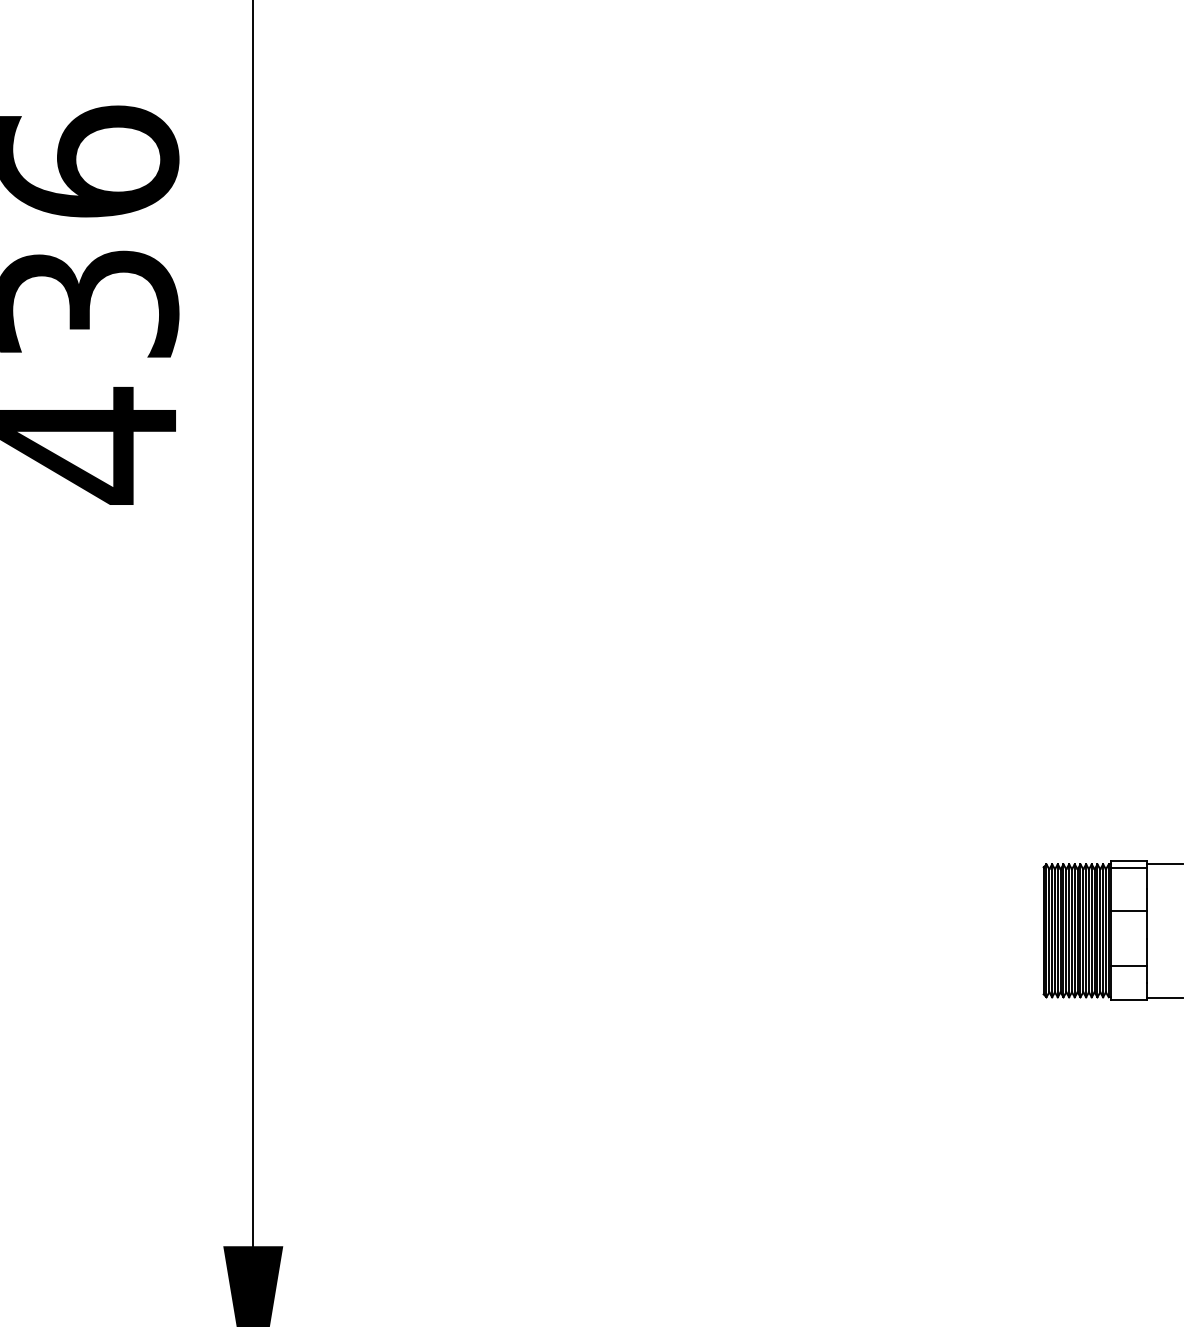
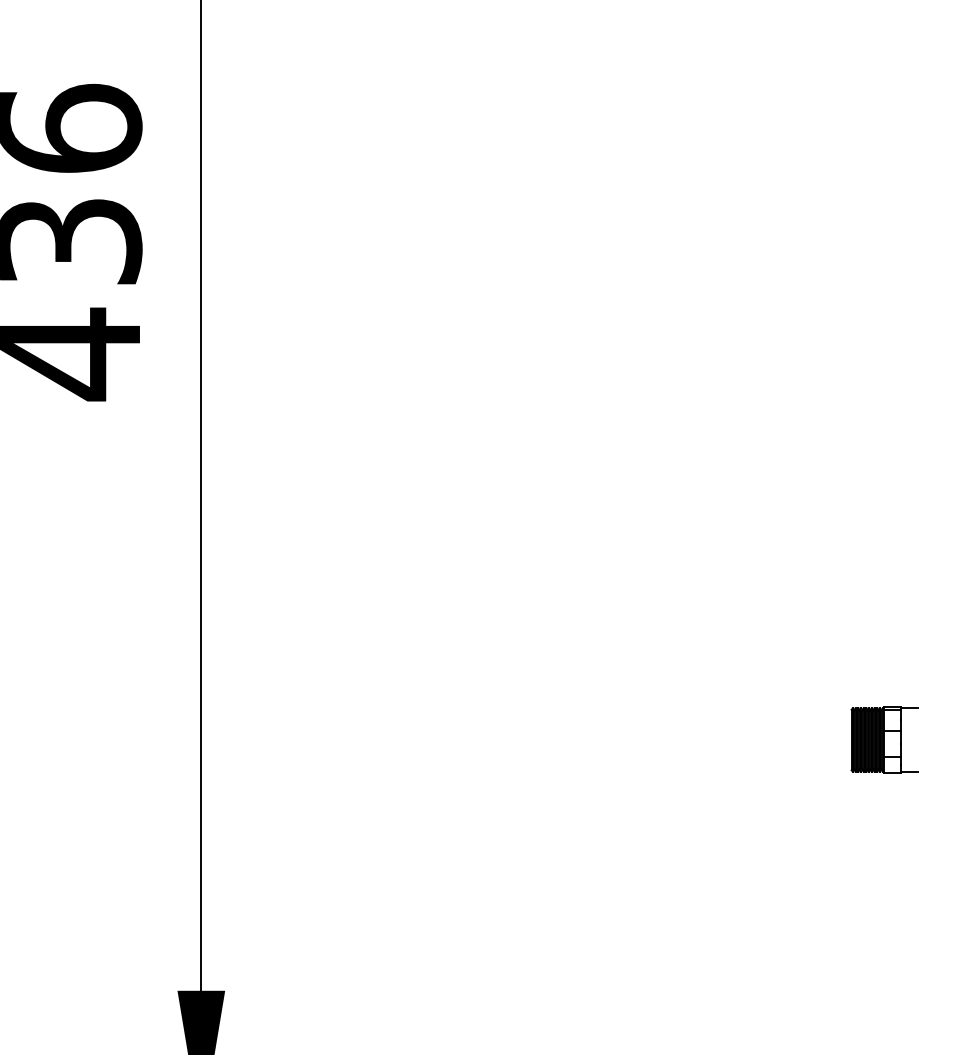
part: (1112, 930) -> (884, 739), size x0.6

